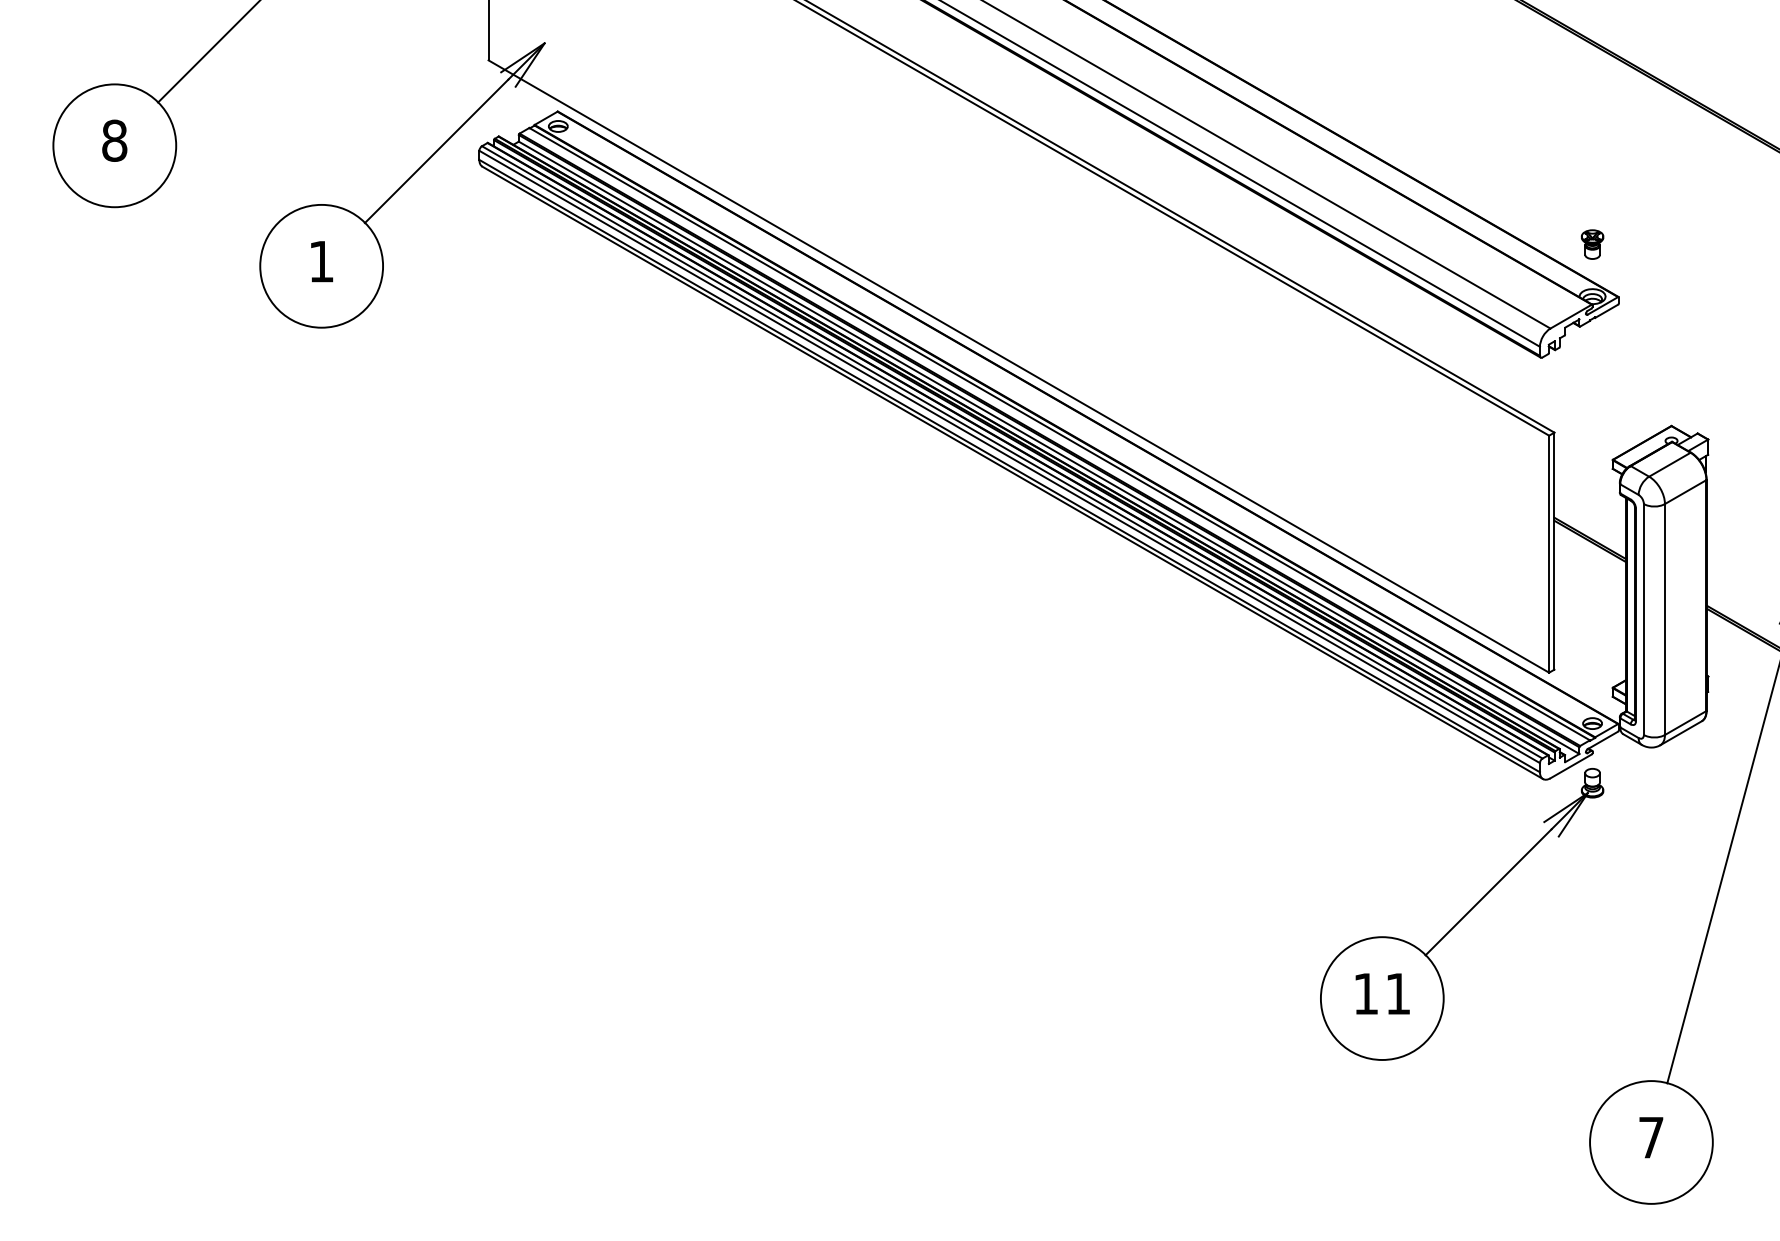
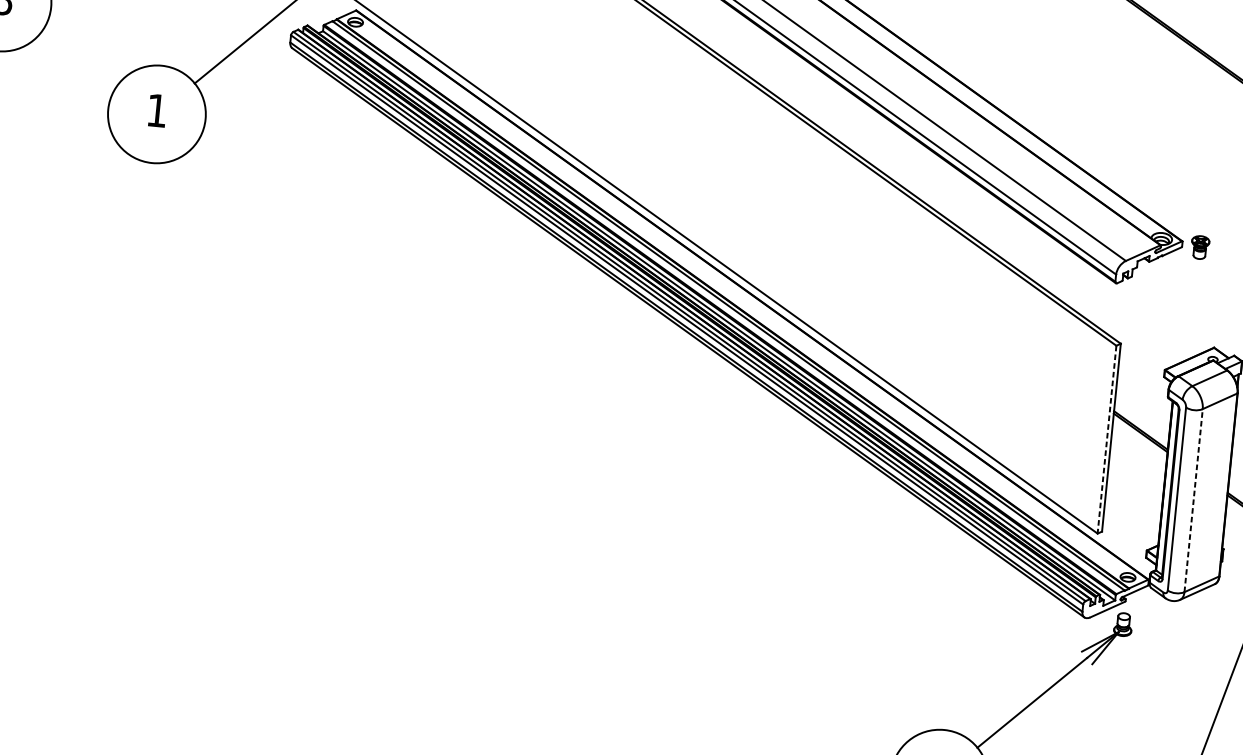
part: (1592, 244) -> (1200, 247), moved
line: (1549, 554) -> (1107, 439), solid -> dashed
line: (1664, 619) -> (1193, 500), solid -> dashed

